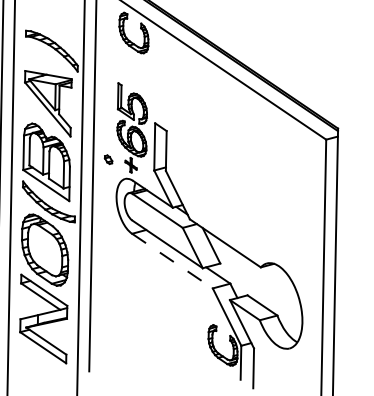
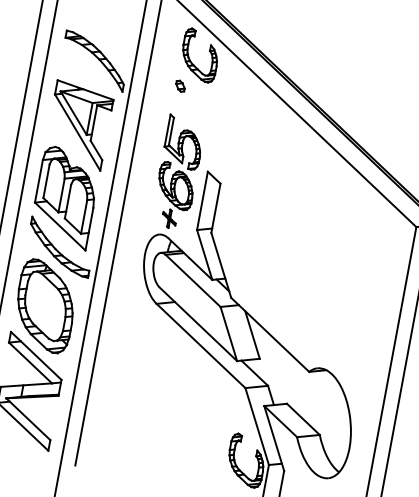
part: (108, 159) -> (180, 85), moved
line: (172, 261) -> (200, 346), dashed -> solid

